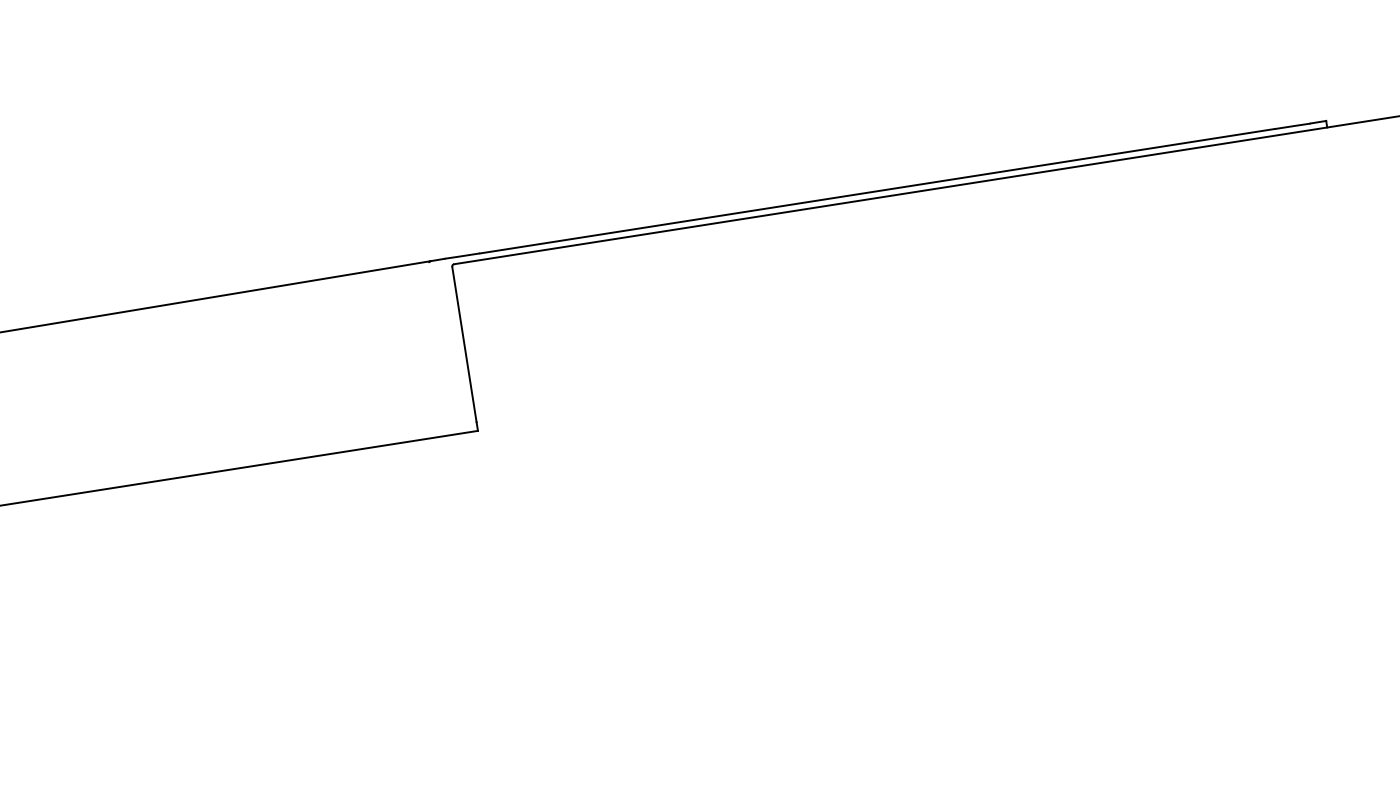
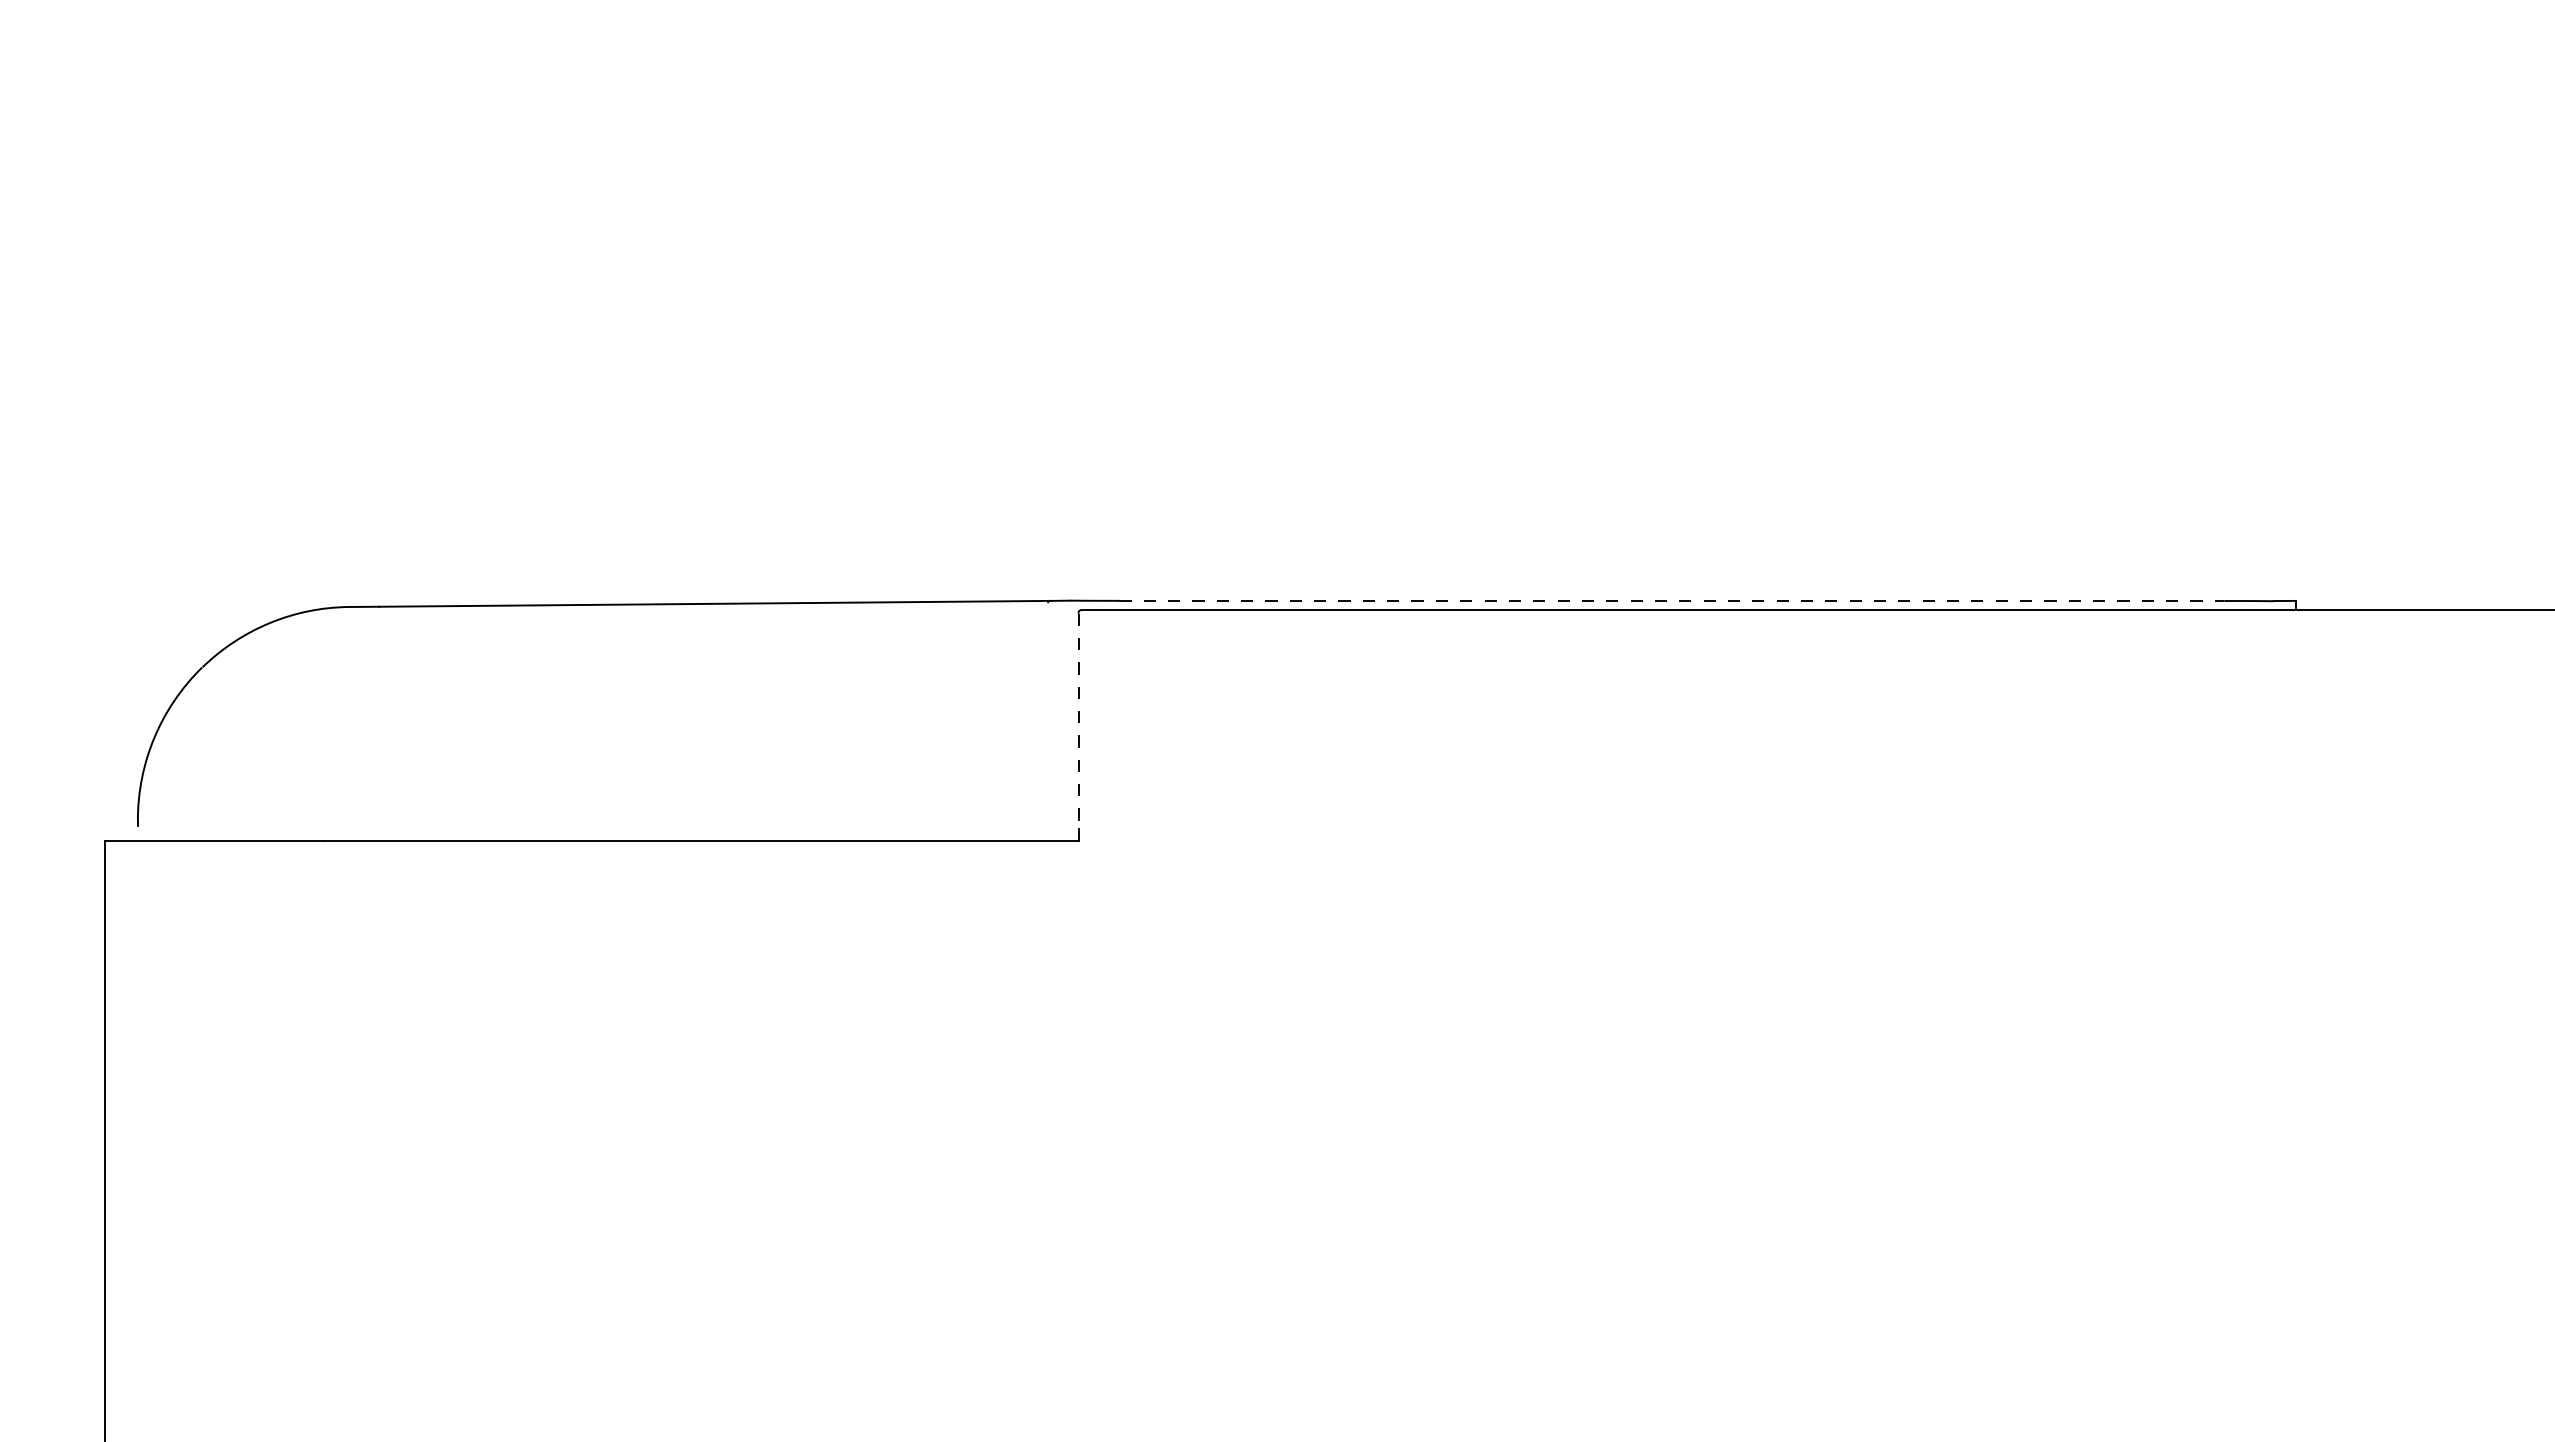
line: (878, 190) -> (1672, 600), solid -> dashed
line: (464, 344) -> (1078, 721), solid -> dashed

